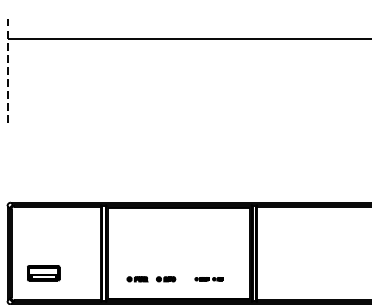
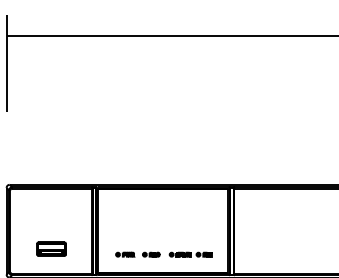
line: (7, 69) -> (6, 63), dashed -> solid
part: (43, 272) -> (51, 248), moved
part: (209, 279) -> (190, 254), size x1.67

